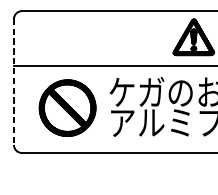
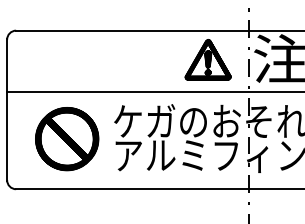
line: (14, 81) -> (7, 109), dashed -> solid

